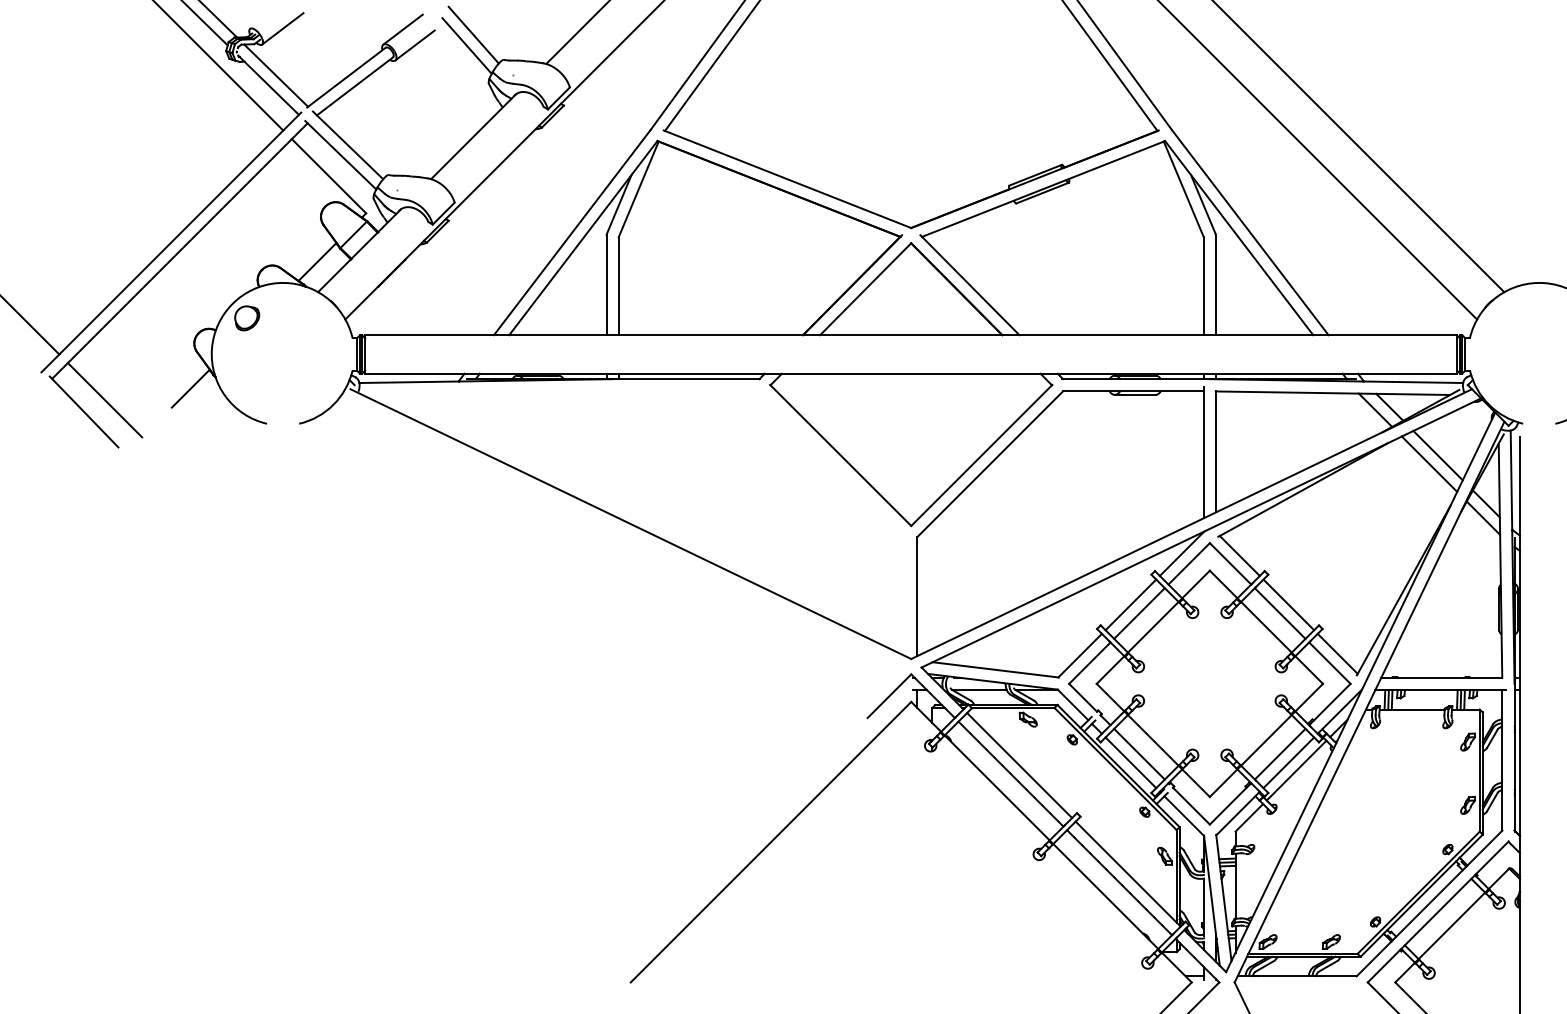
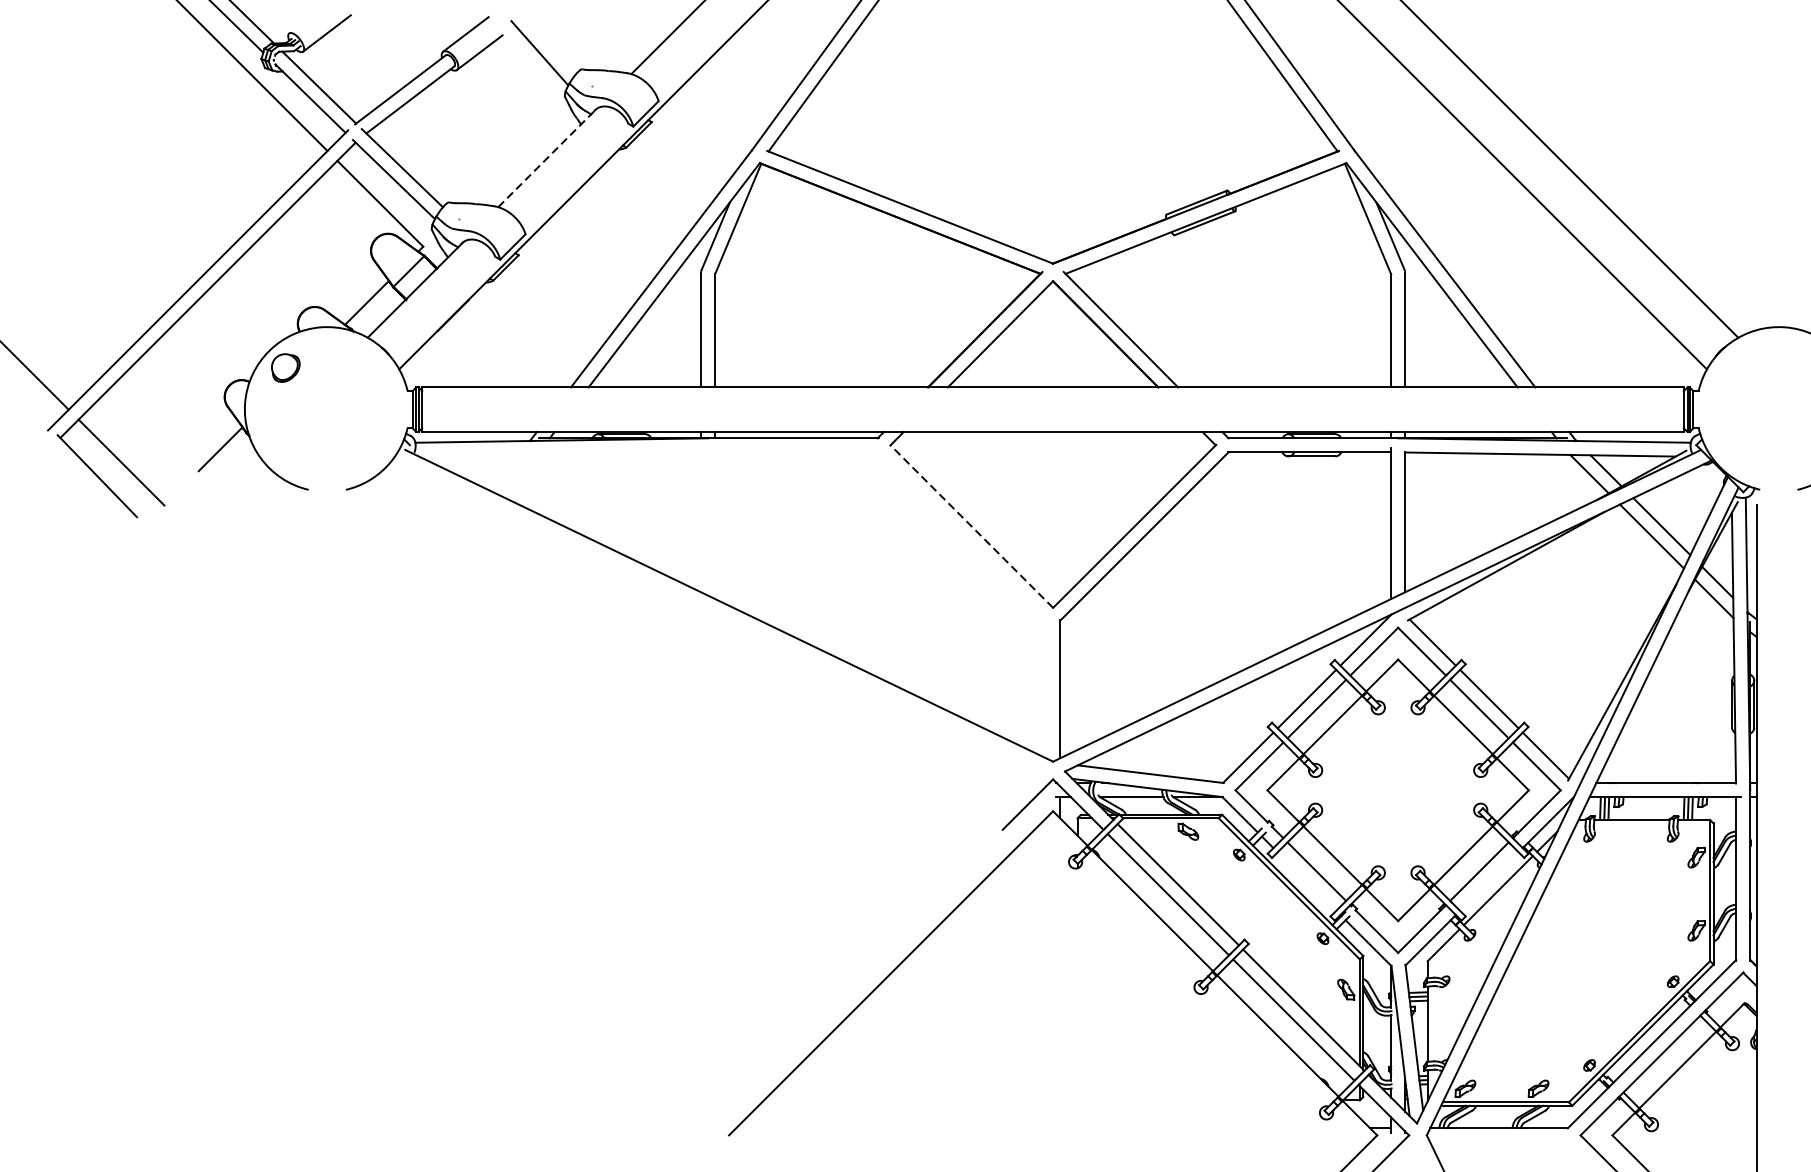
line: (473, 34) -> (547, 40), removed
line: (473, 136) -> (547, 157), solid -> dashed
line: (840, 455) -> (971, 526), solid -> dashed
line: (1130, 762) -> (1306, 881), removed
line: (1288, 762) -> (1489, 881), removed

